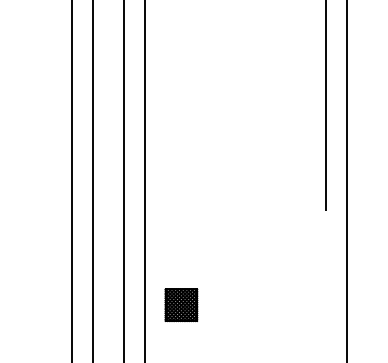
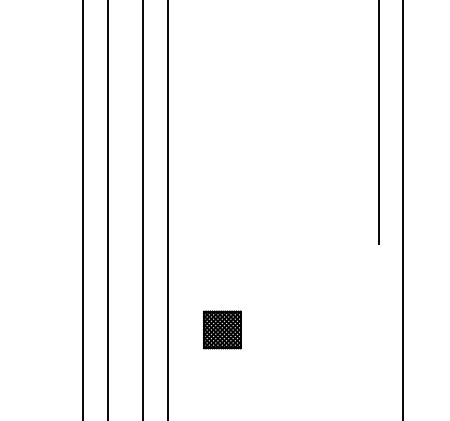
part: (181, 304) -> (222, 329), moved

